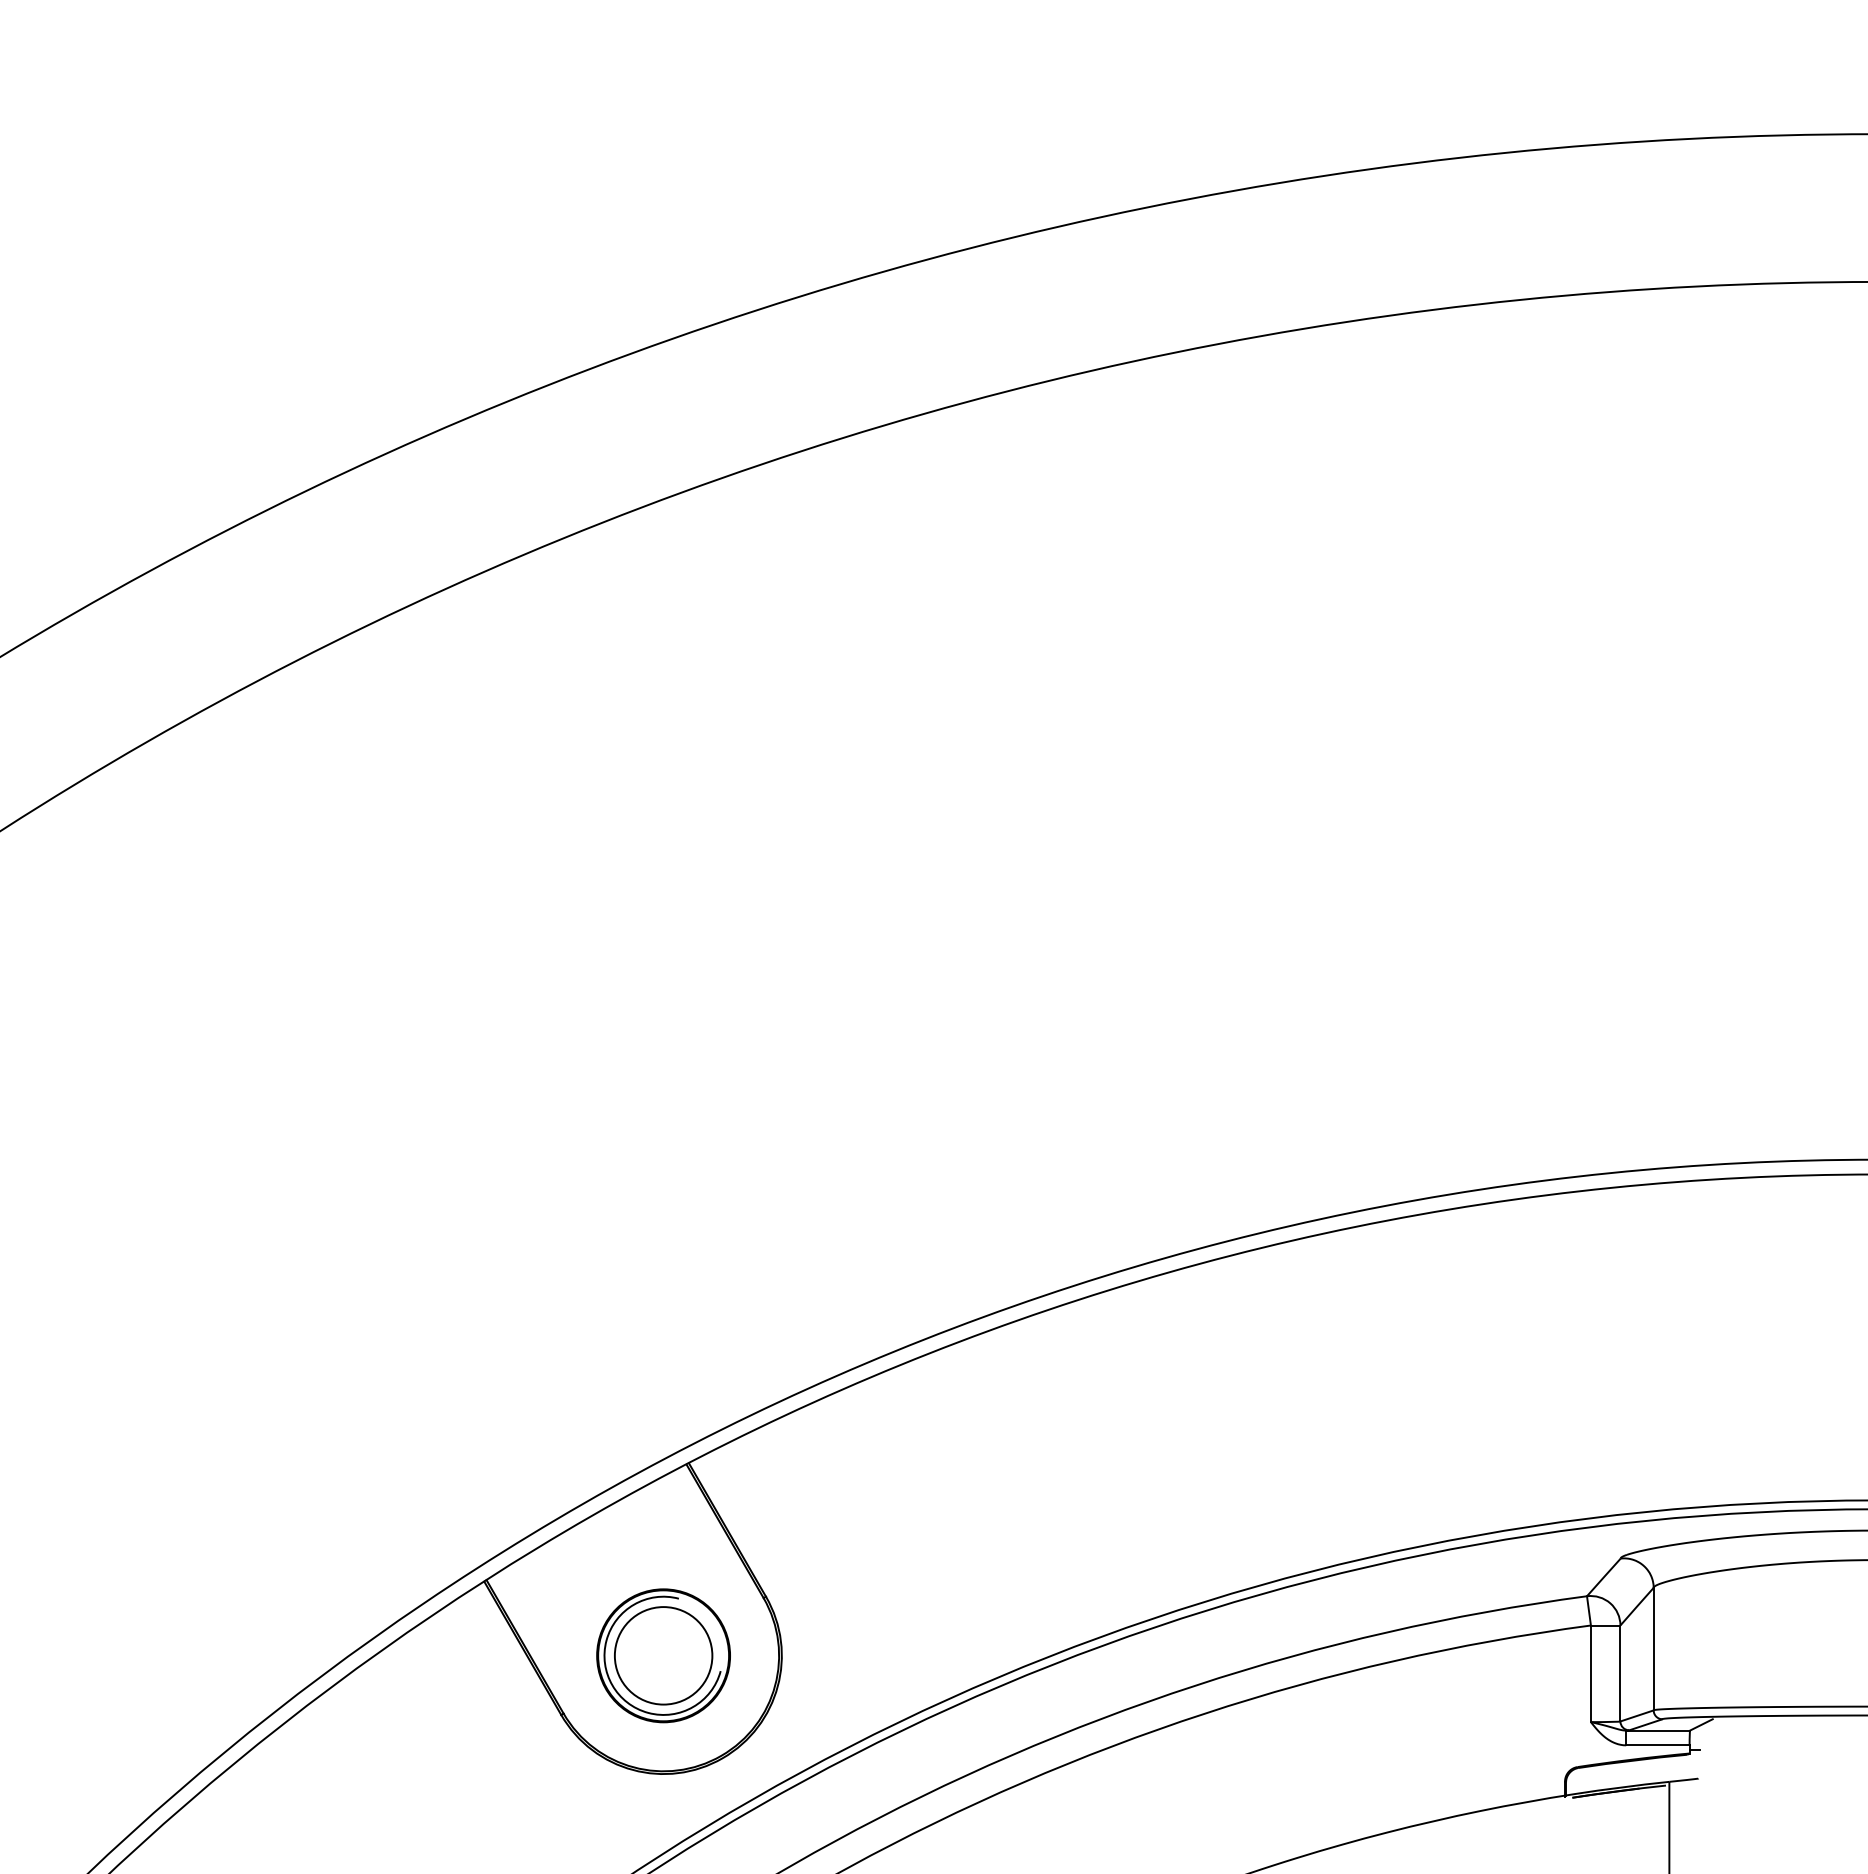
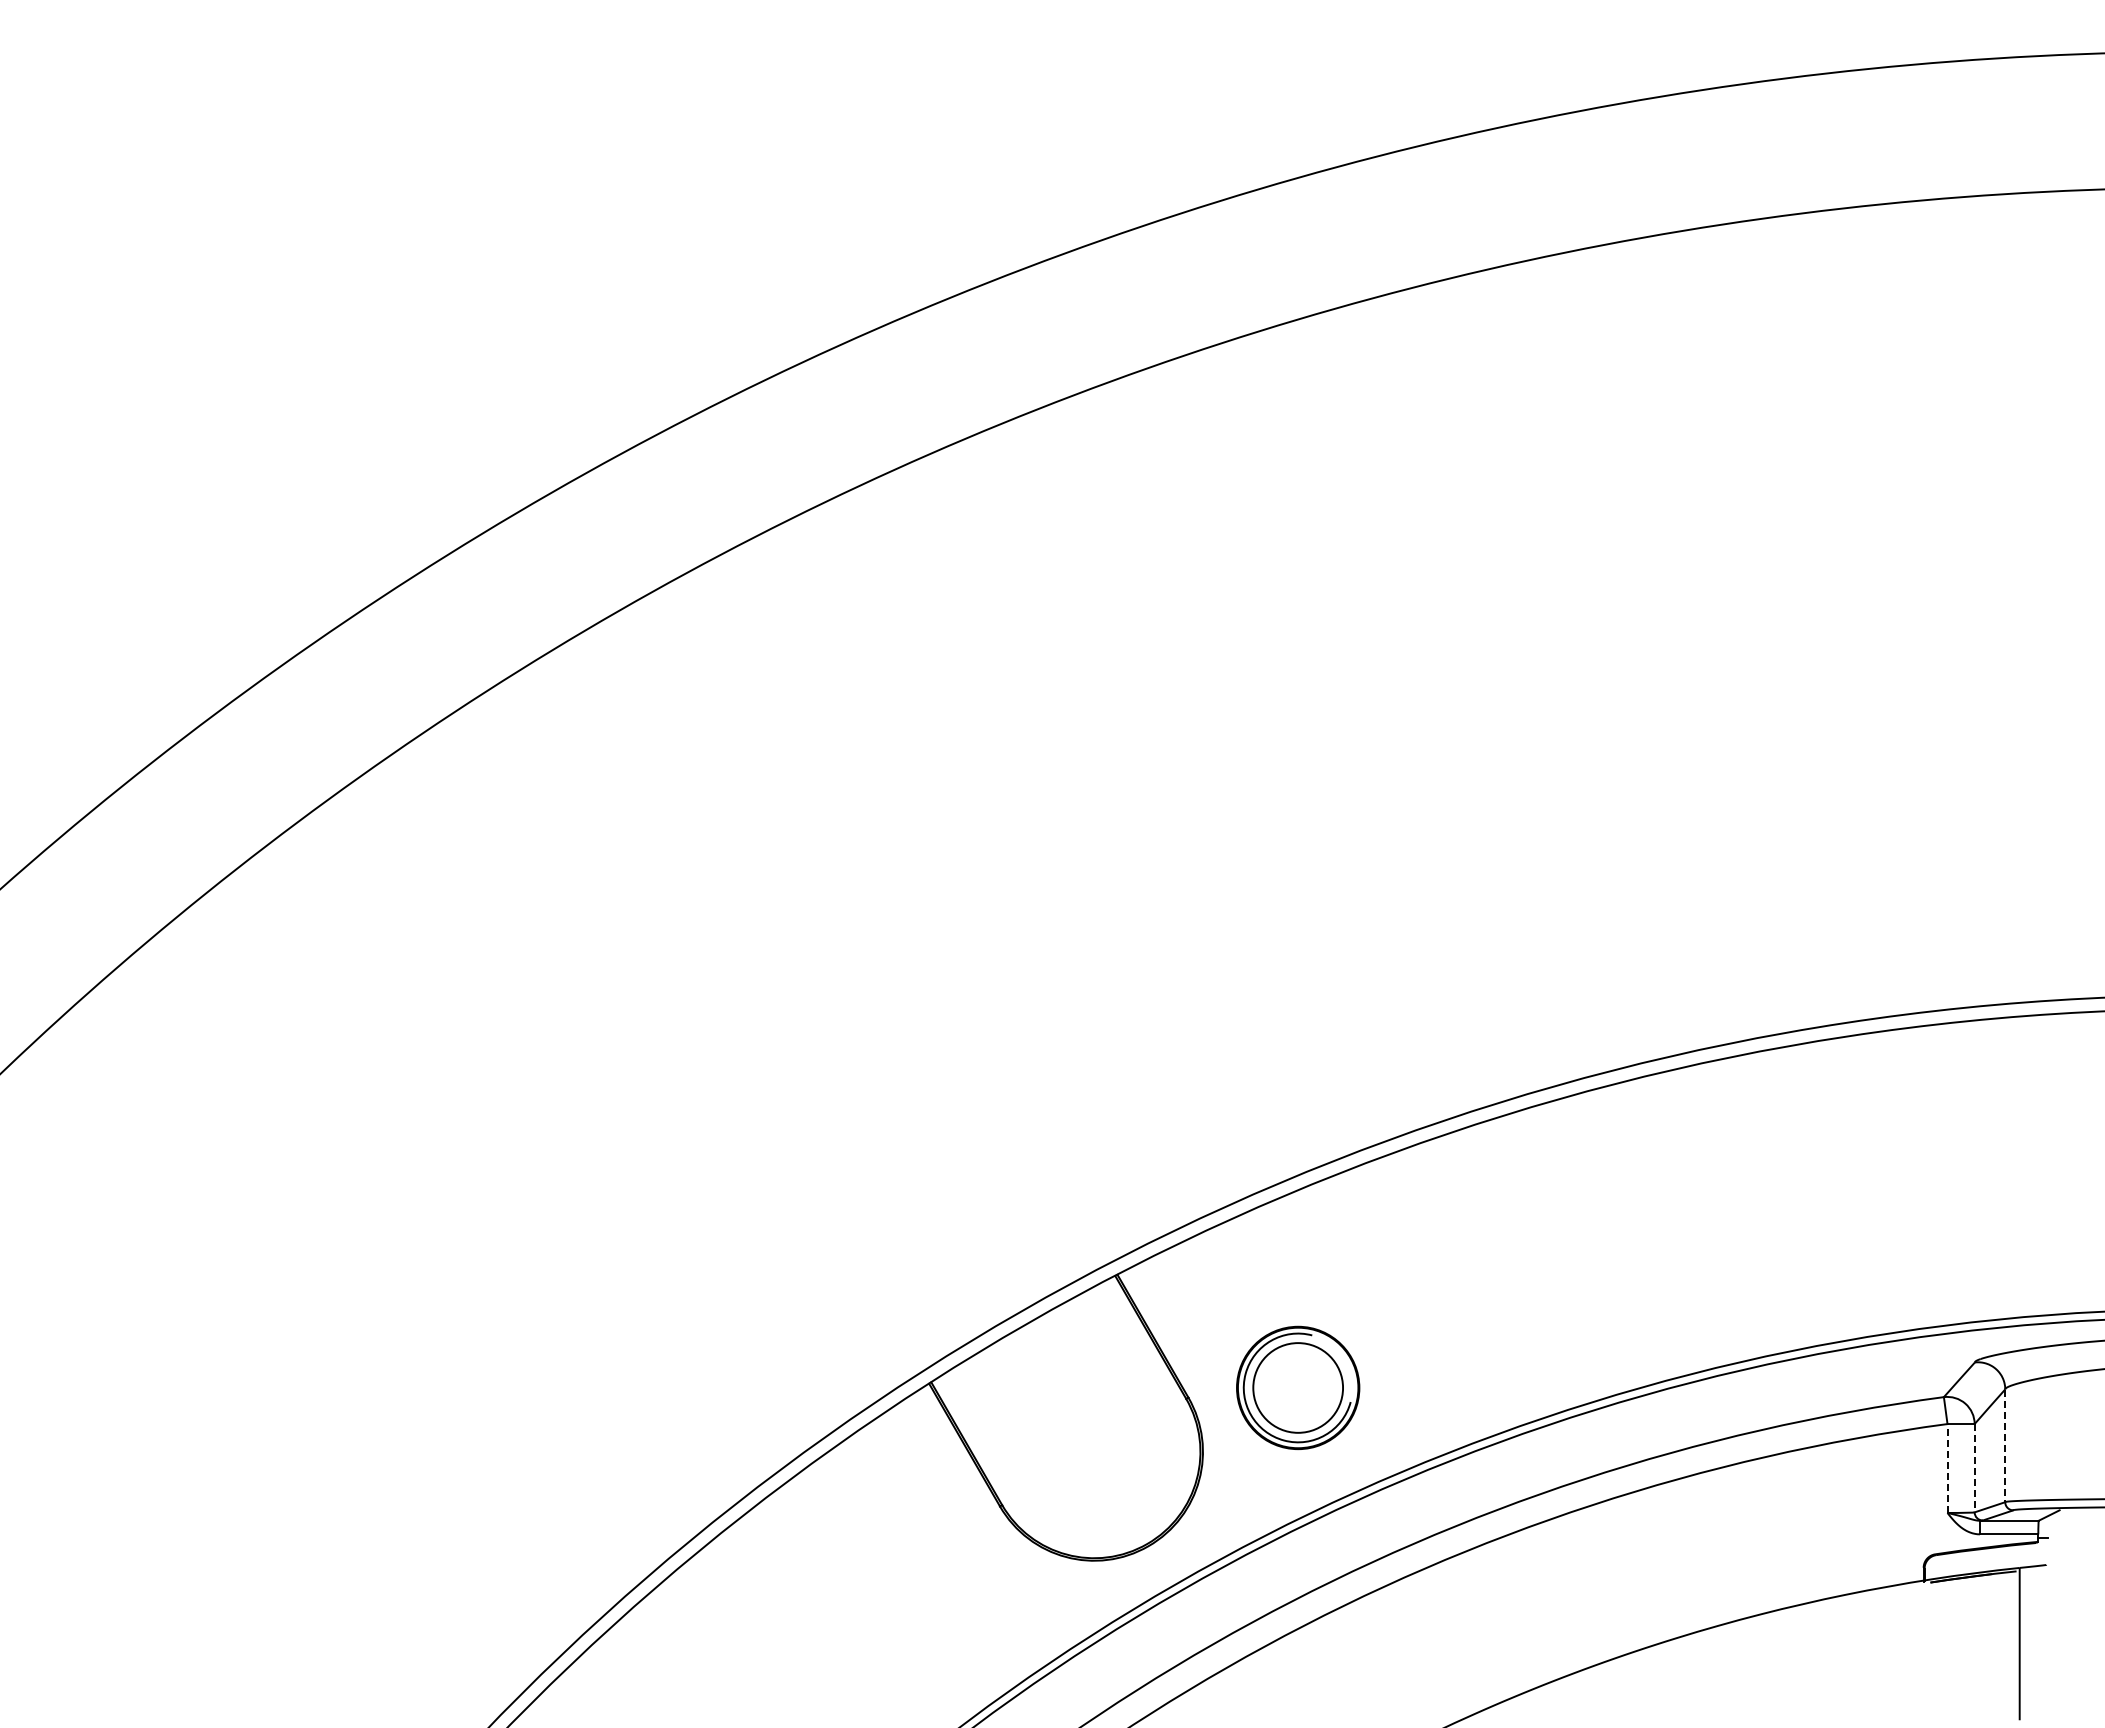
line: (1653, 1649) -> (2005, 1446), solid -> dashed
part: (663, 1655) -> (1298, 1387), moved
line: (1590, 1673) -> (1947, 1468), solid -> dashed
line: (1620, 1673) -> (1974, 1468), solid -> dashed

